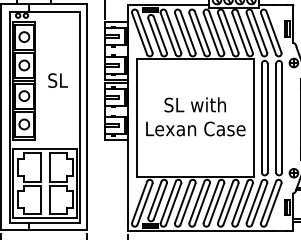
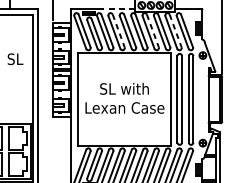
line: (186, 4) -> (117, 9), solid -> dashed
line: (188, 32) -> (119, 31), solid -> dashed
line: (230, 32) -> (152, 31), solid -> dashed
line: (259, 32) -> (175, 31), solid -> dashed
text: (57, 80) -> (15, 59), moved

